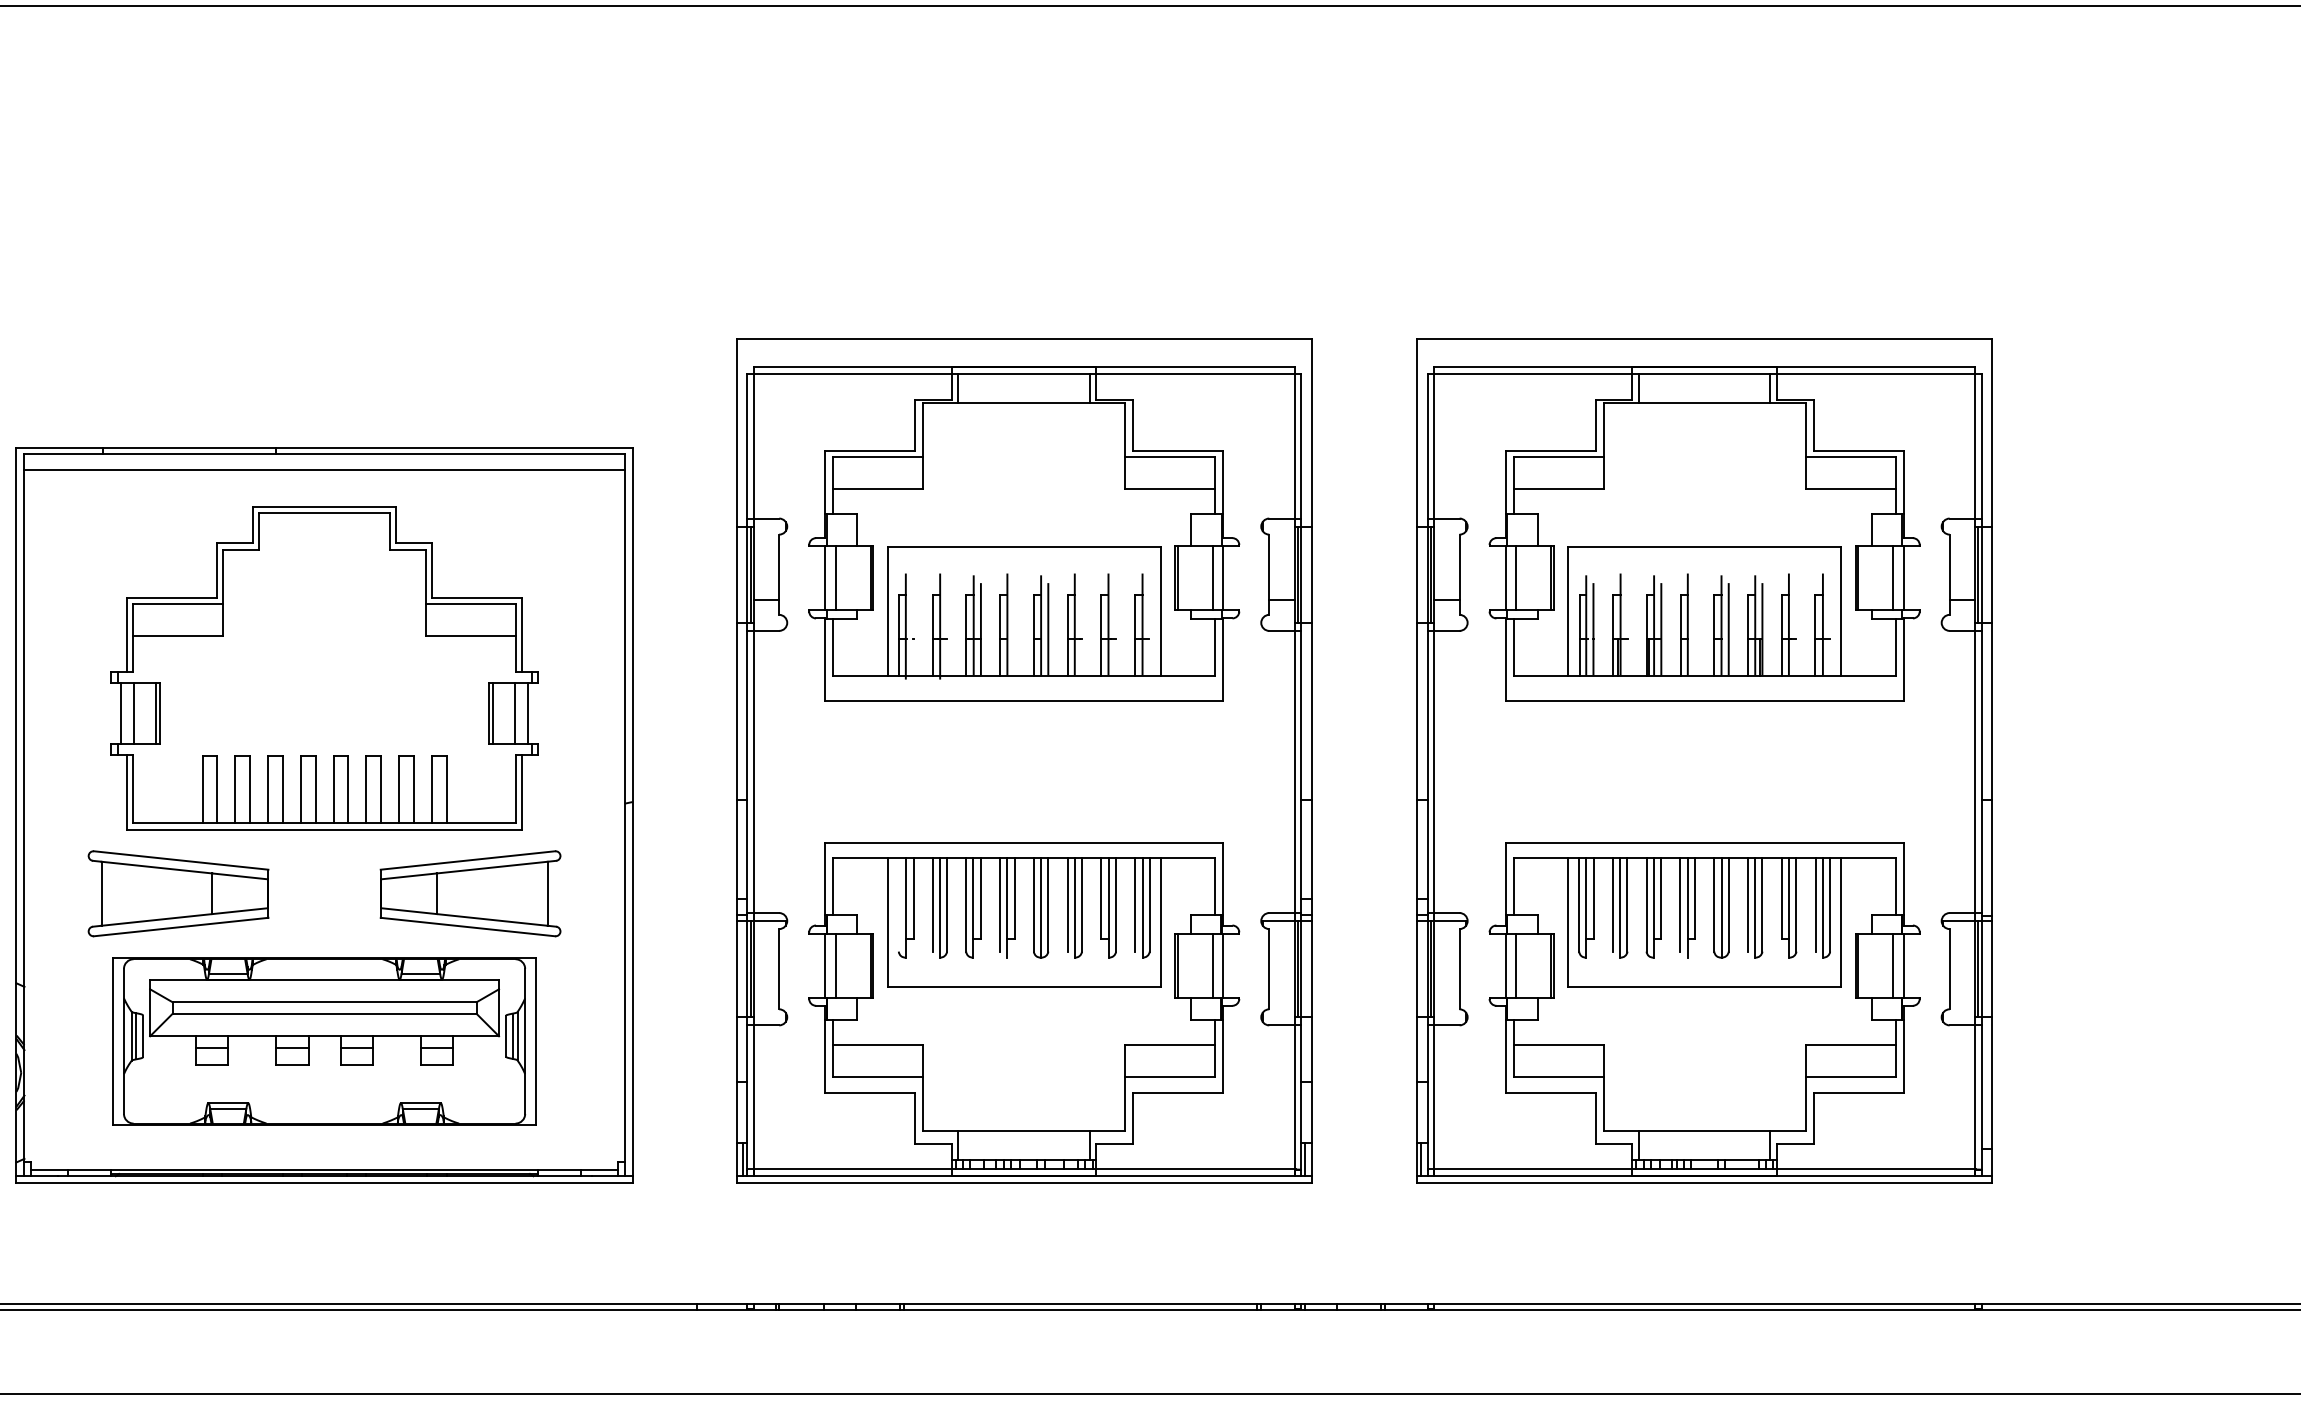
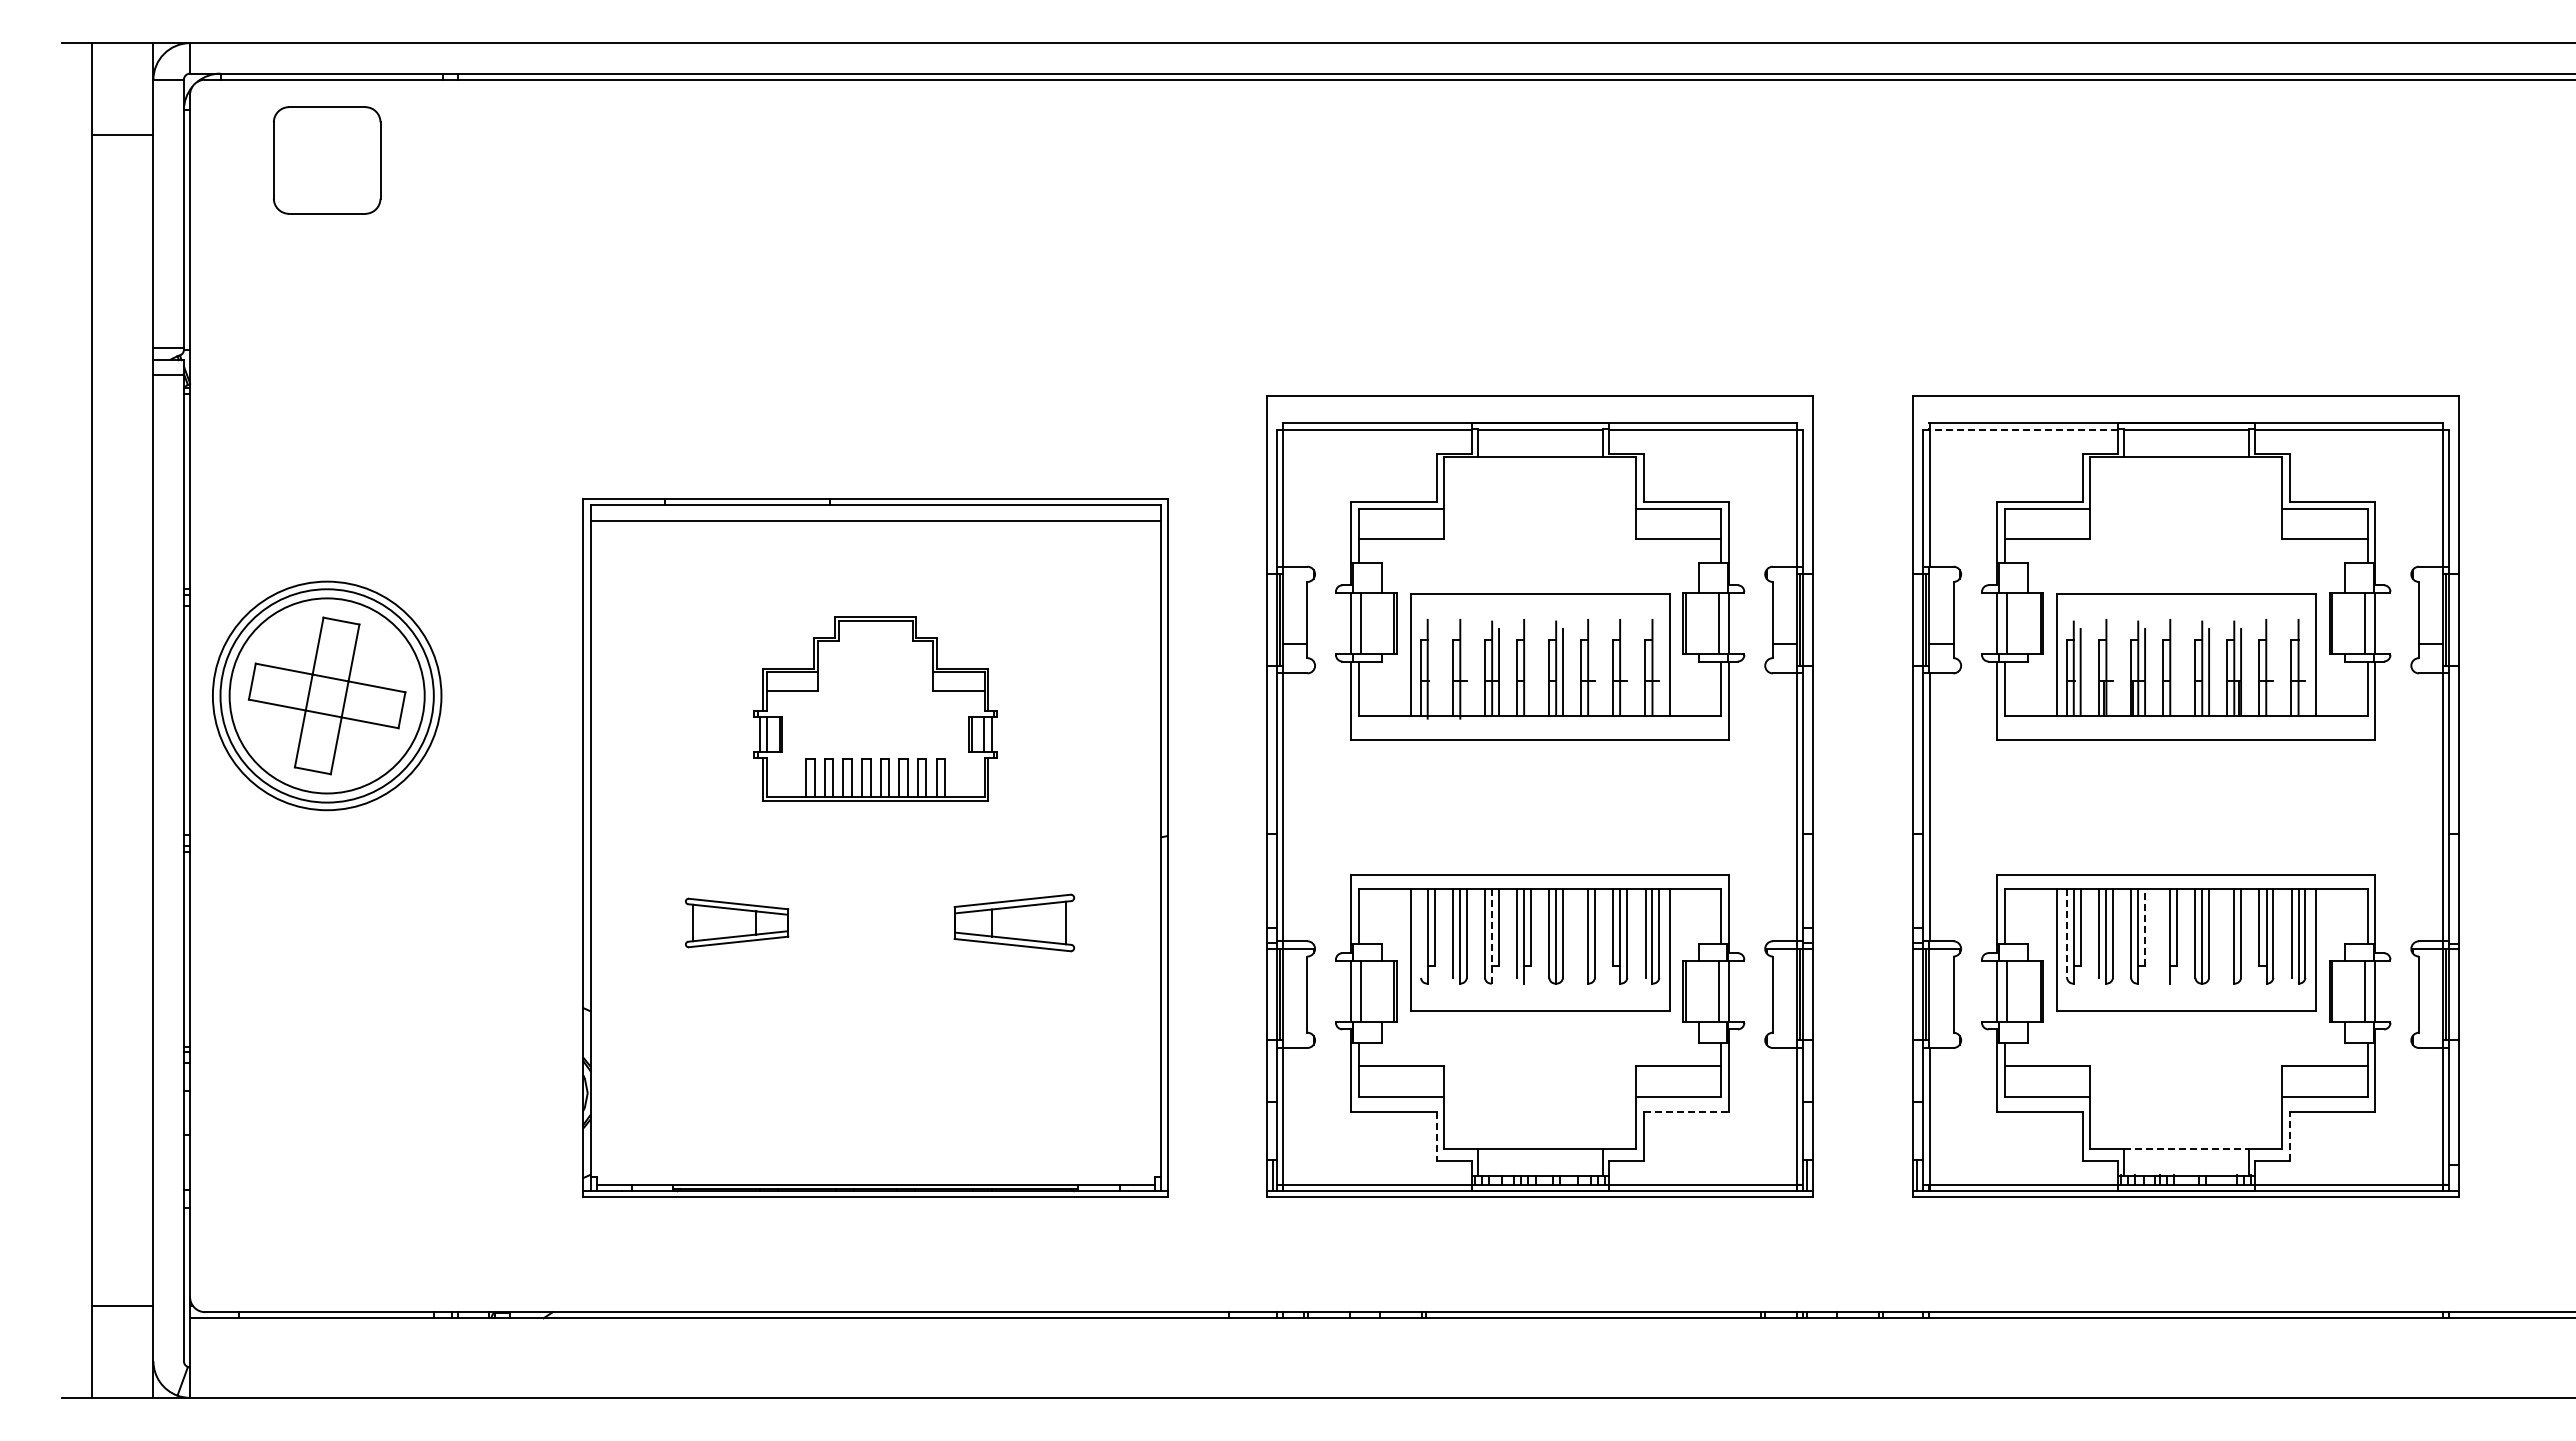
line: (1533, 374) -> (2023, 429), solid -> dashed
part: (324, 667) -> (875, 708), size x0.6
part: (177, 893) -> (736, 922), size x0.6
part: (470, 893) -> (1014, 922), size x0.7
line: (1661, 898) -> (2145, 927), solid -> dashed
line: (1067, 904) -> (1581, 933), removed
line: (1680, 904) -> (2163, 933), removed
line: (1748, 904) -> (2227, 933), removed
line: (1579, 905) -> (2067, 934), solid -> dashed
line: (973, 907) -> (1491, 936), solid -> dashed
part: (324, 1040) -> (875, 1062), removed
line: (1178, 1093) -> (1686, 1112), solid -> dashed
line: (1813, 1118) -> (2289, 1136), solid -> dashed
line: (915, 1119) -> (1436, 1137), solid -> dashed
line: (1704, 1131) -> (2186, 1148), solid -> dashed

